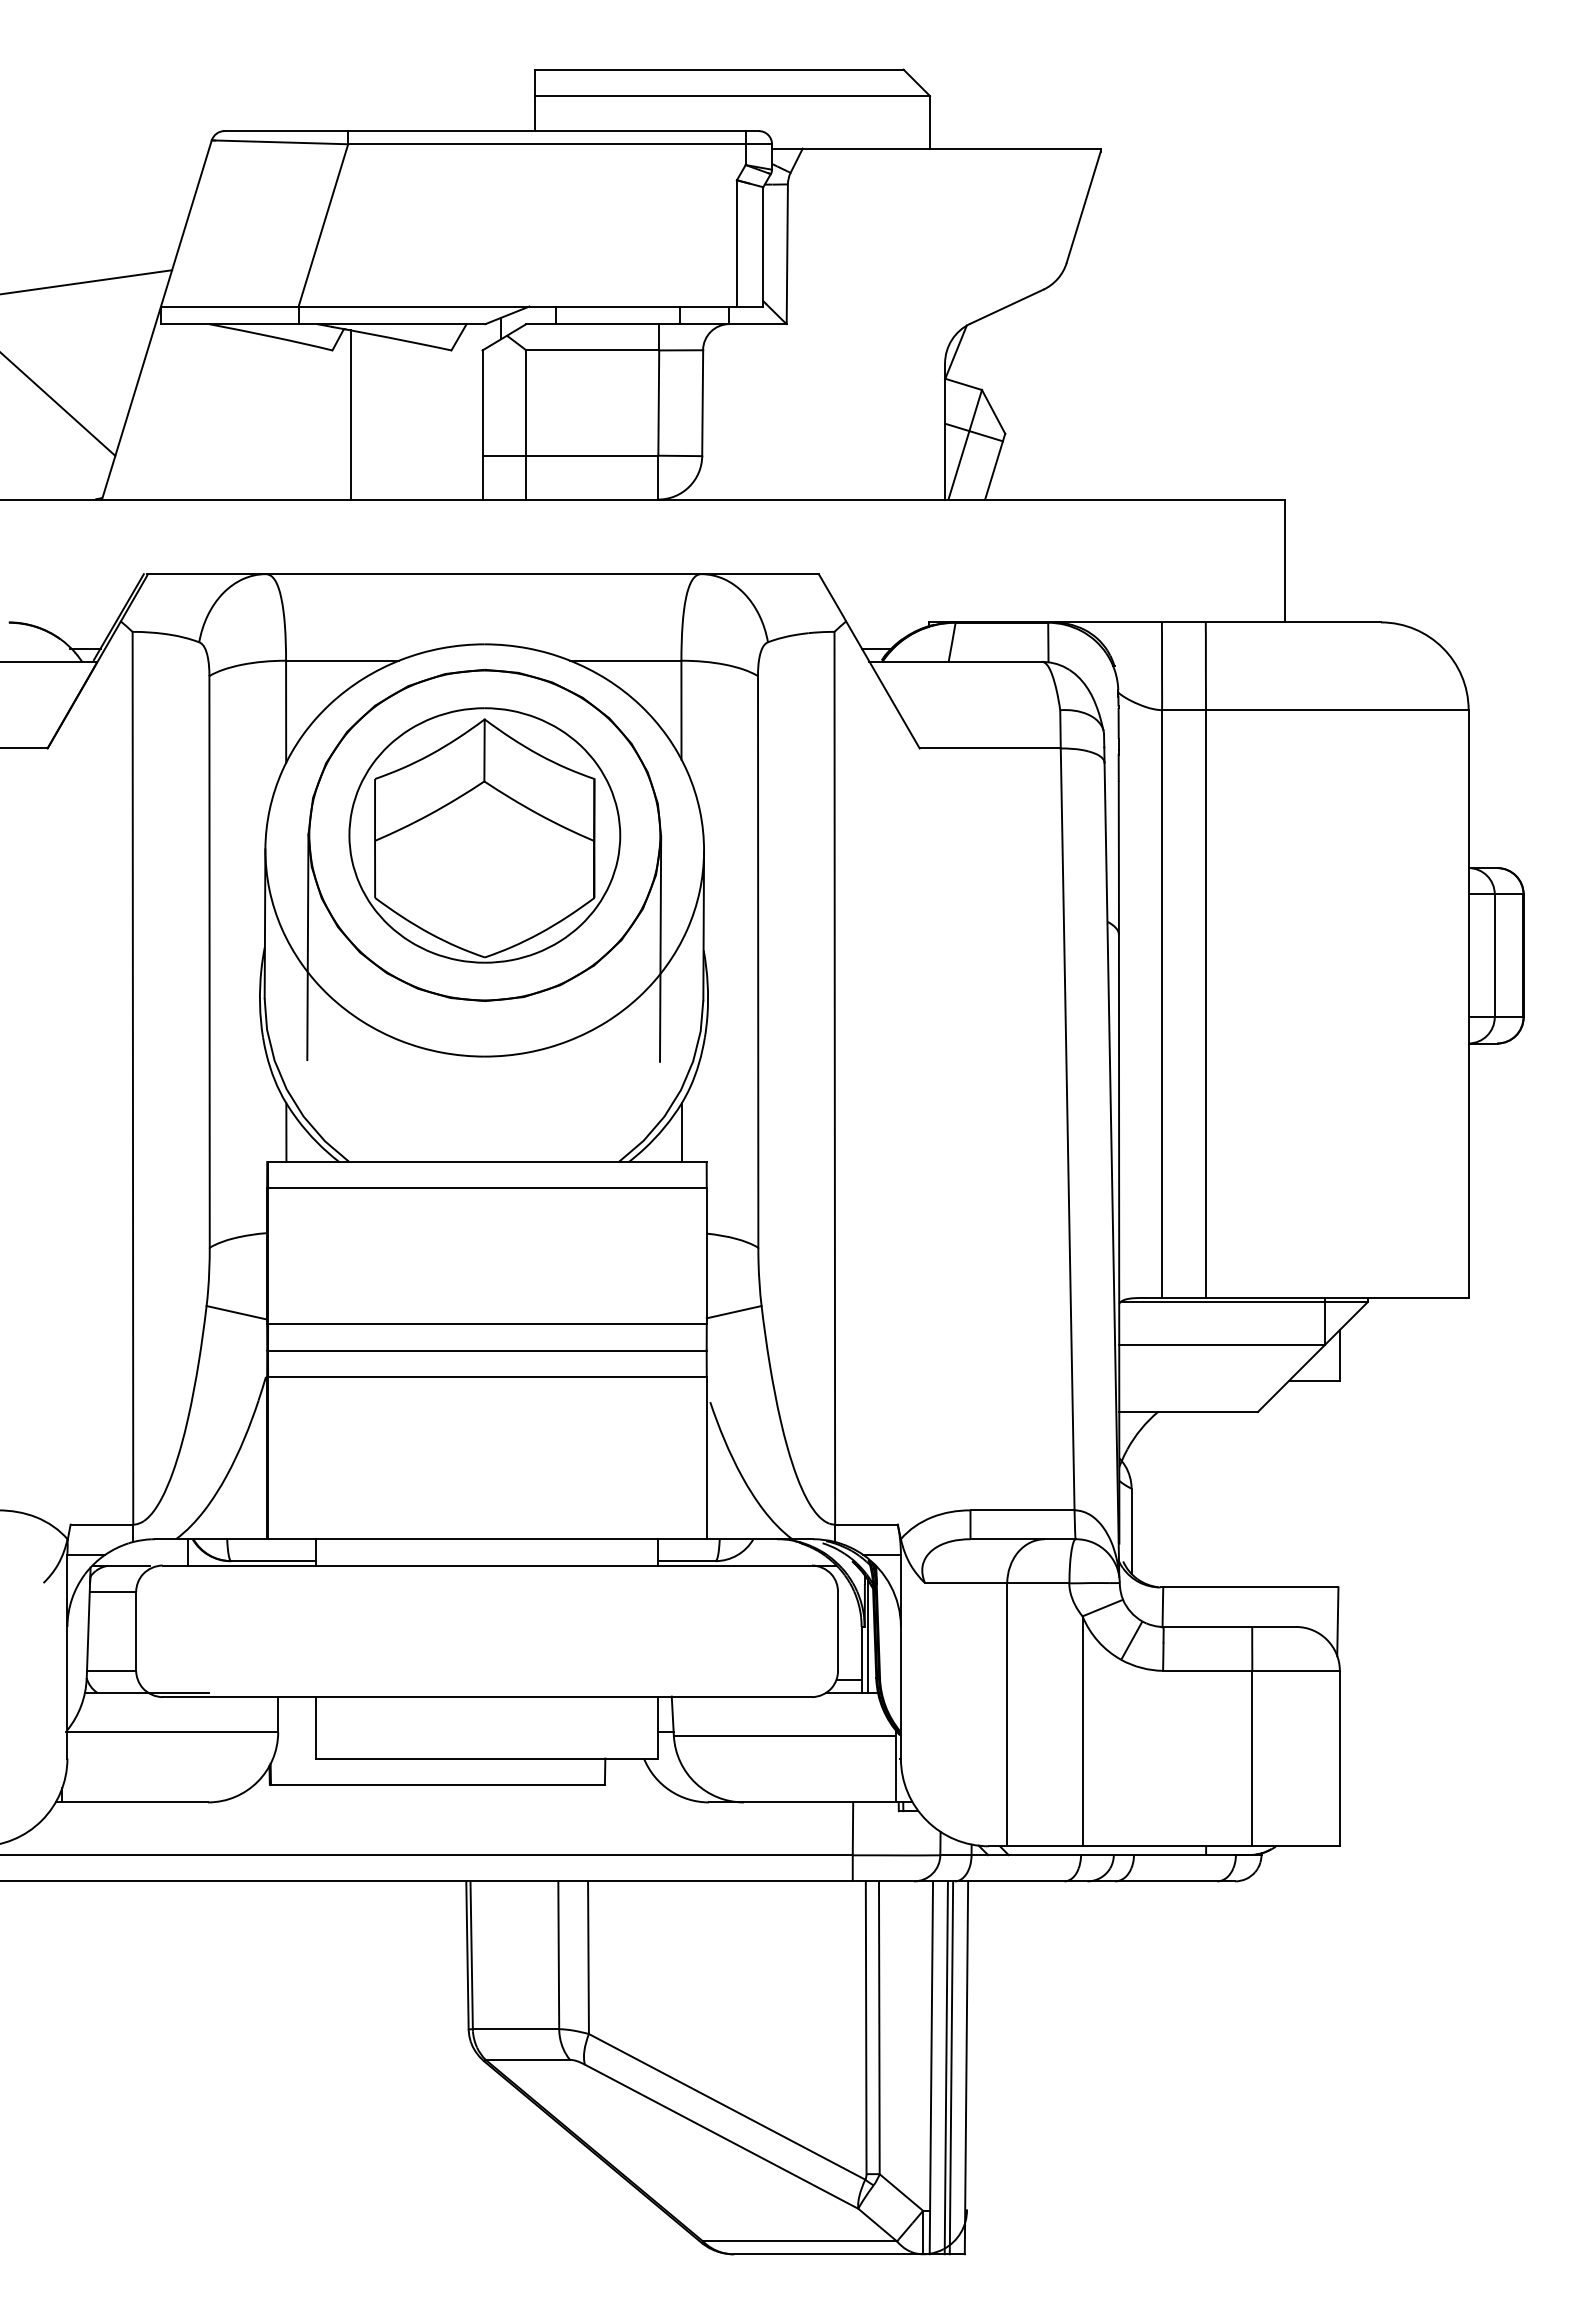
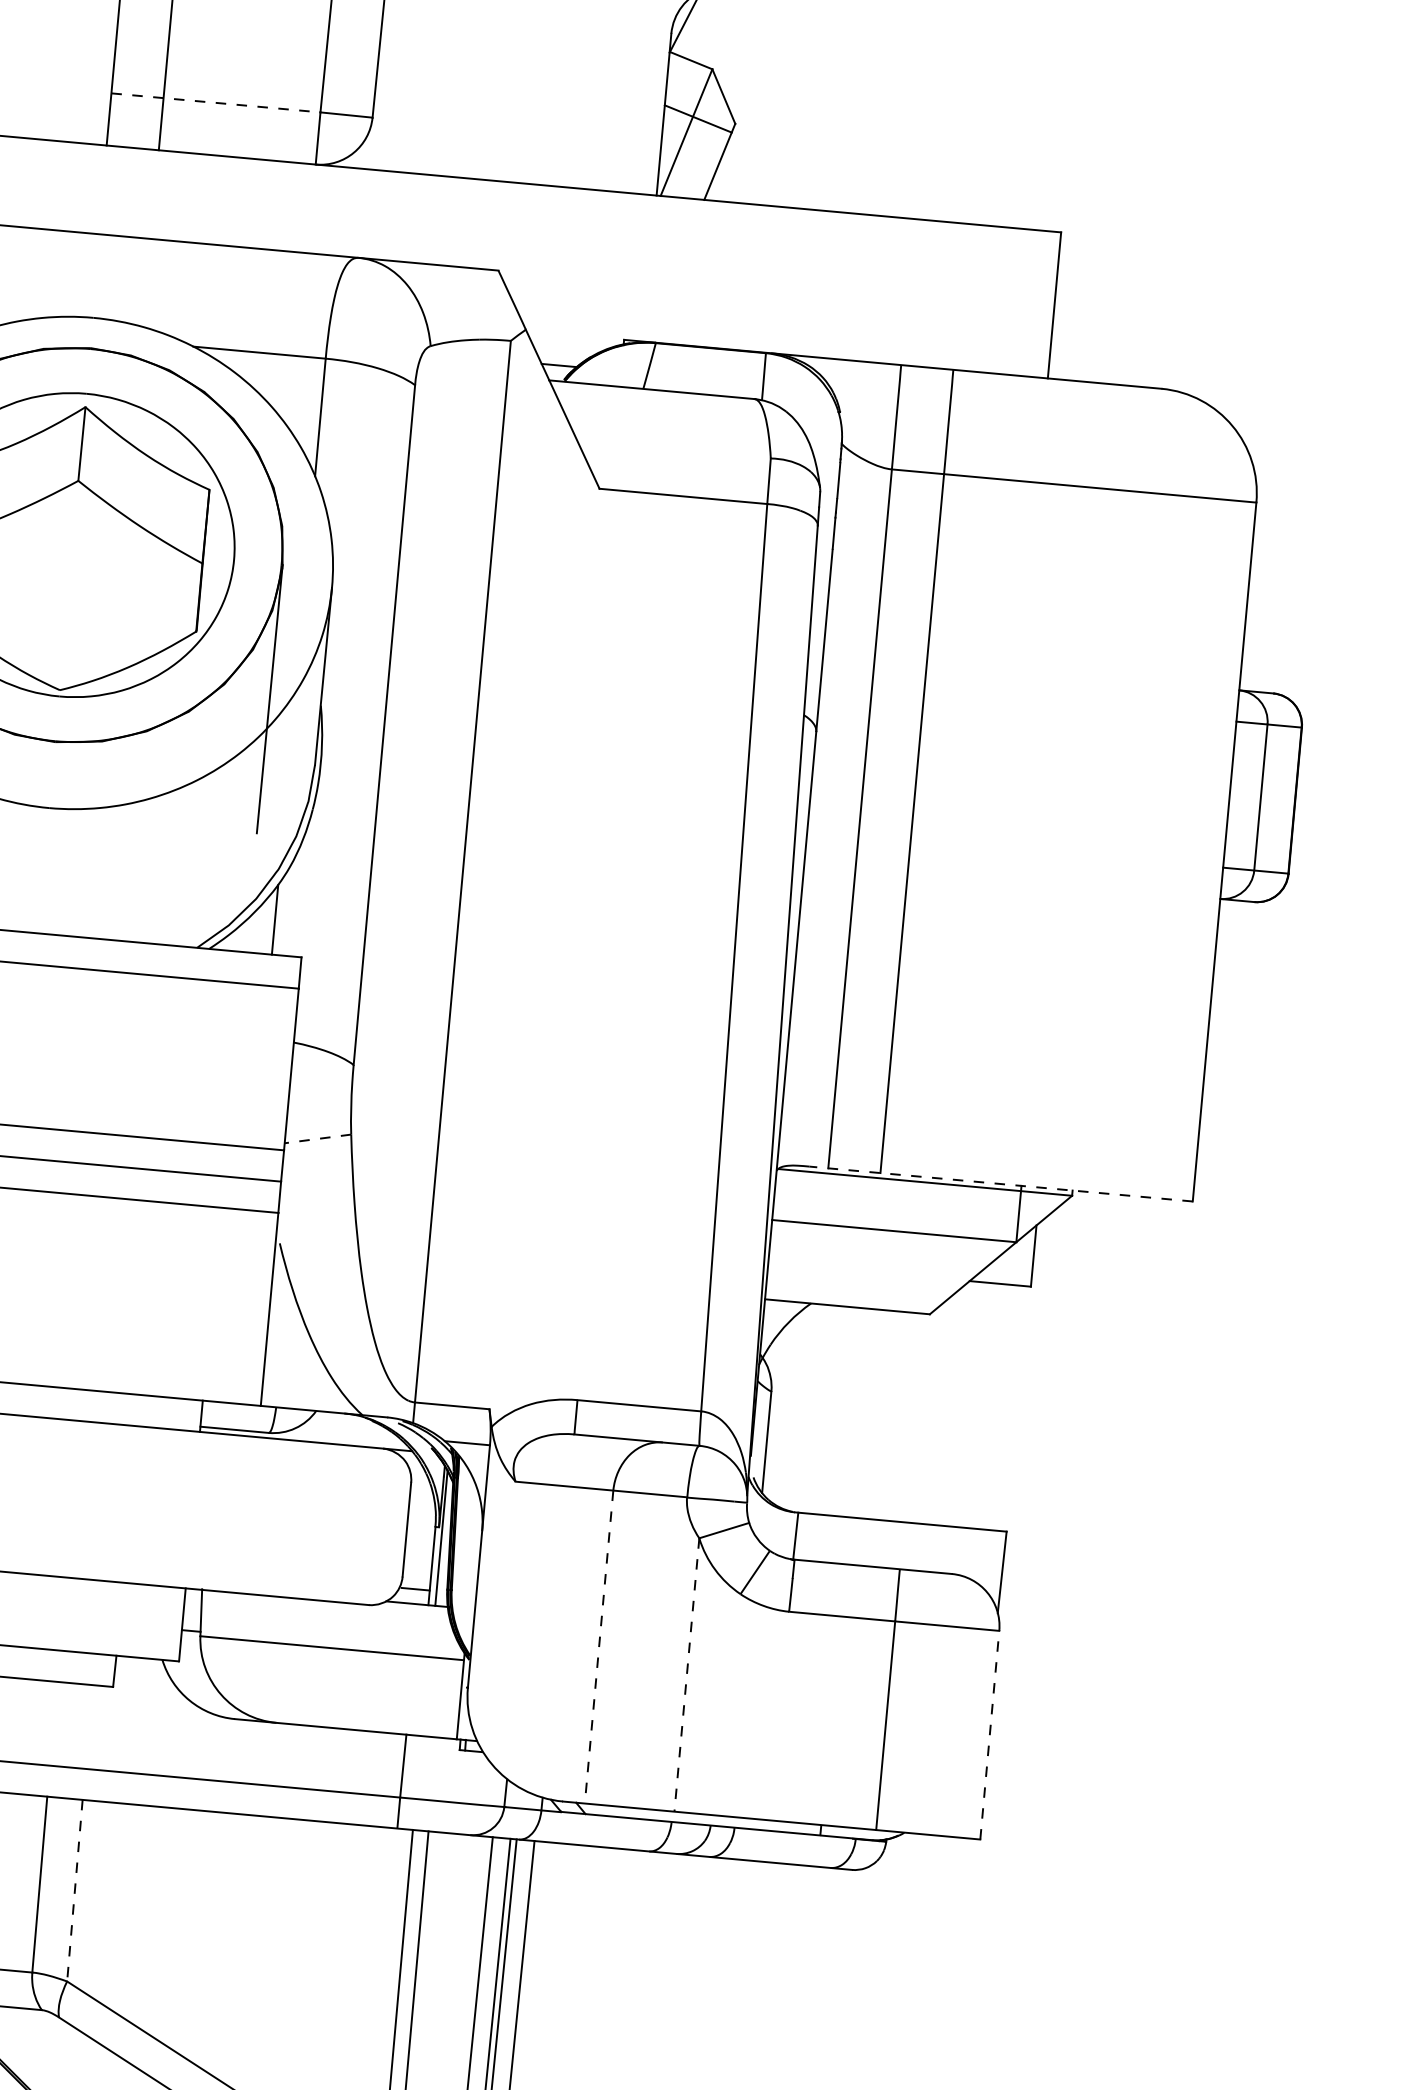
line: (570, 455) -> (216, 102), solid -> dashed
line: (1306, 1297) -> (1000, 1183), solid -> dashed
line: (733, 1312) -> (317, 1139), solid -> dashed
line: (1007, 1714) -> (599, 1646), solid -> dashed
line: (1082, 1731) -> (686, 1675), solid -> dashed
line: (1339, 1758) -> (989, 1735), solid -> dashed
line: (588, 1958) -> (74, 1891), solid -> dashed

